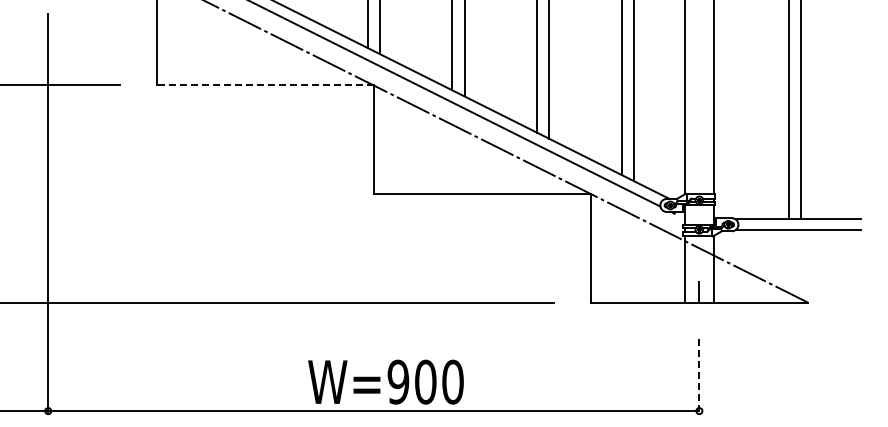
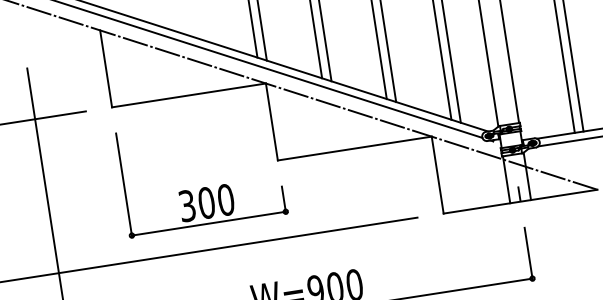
line: (265, 85) -> (189, 95), dashed -> solid
part: (264, 215) -> (202, 187), added
line: (699, 376) -> (528, 254), dashed -> solid

